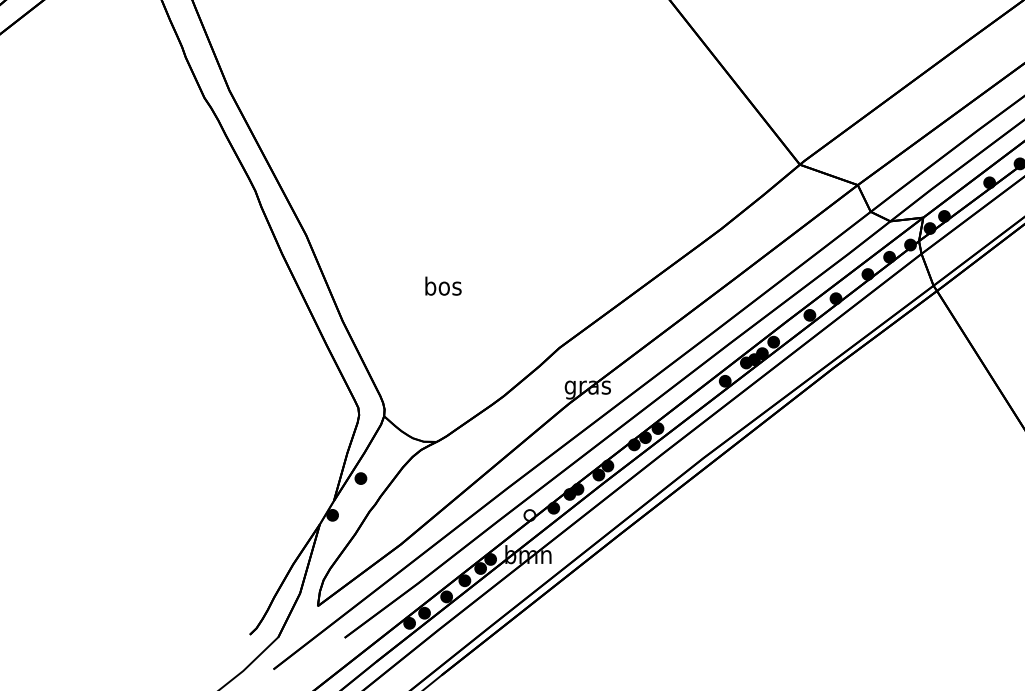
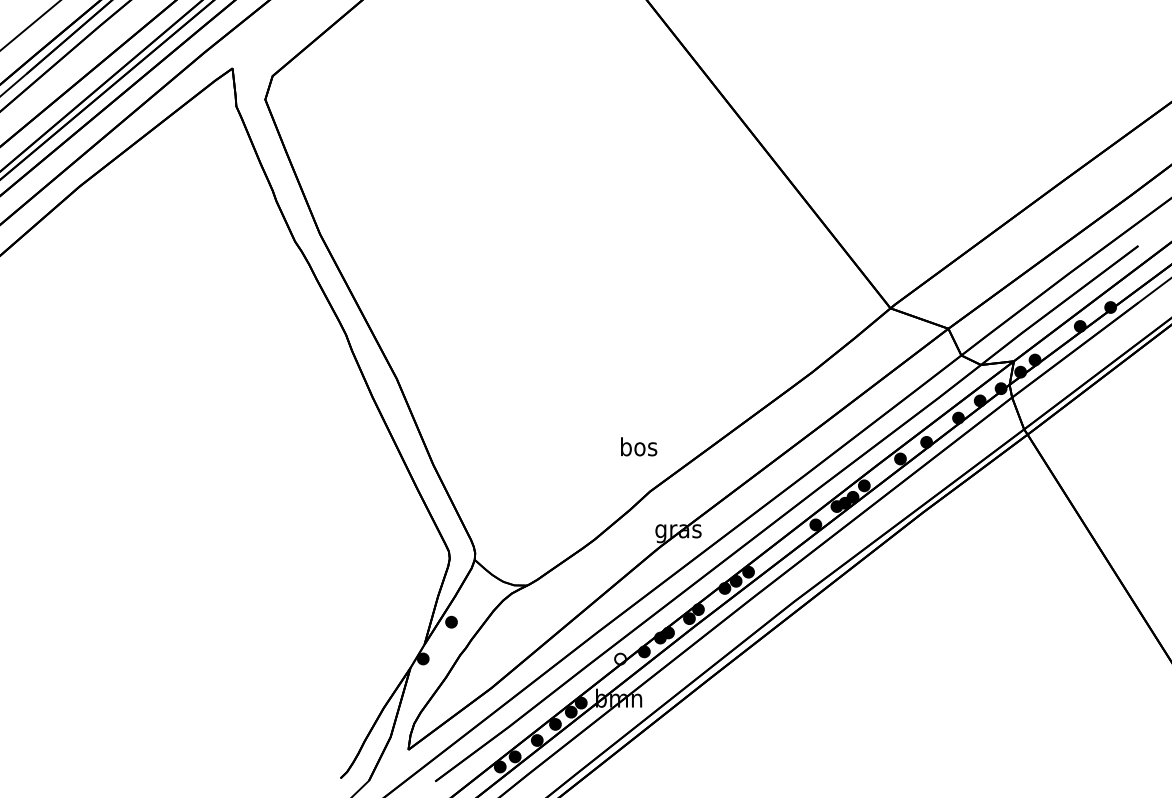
text: (443, 285) -> (639, 446), moved

